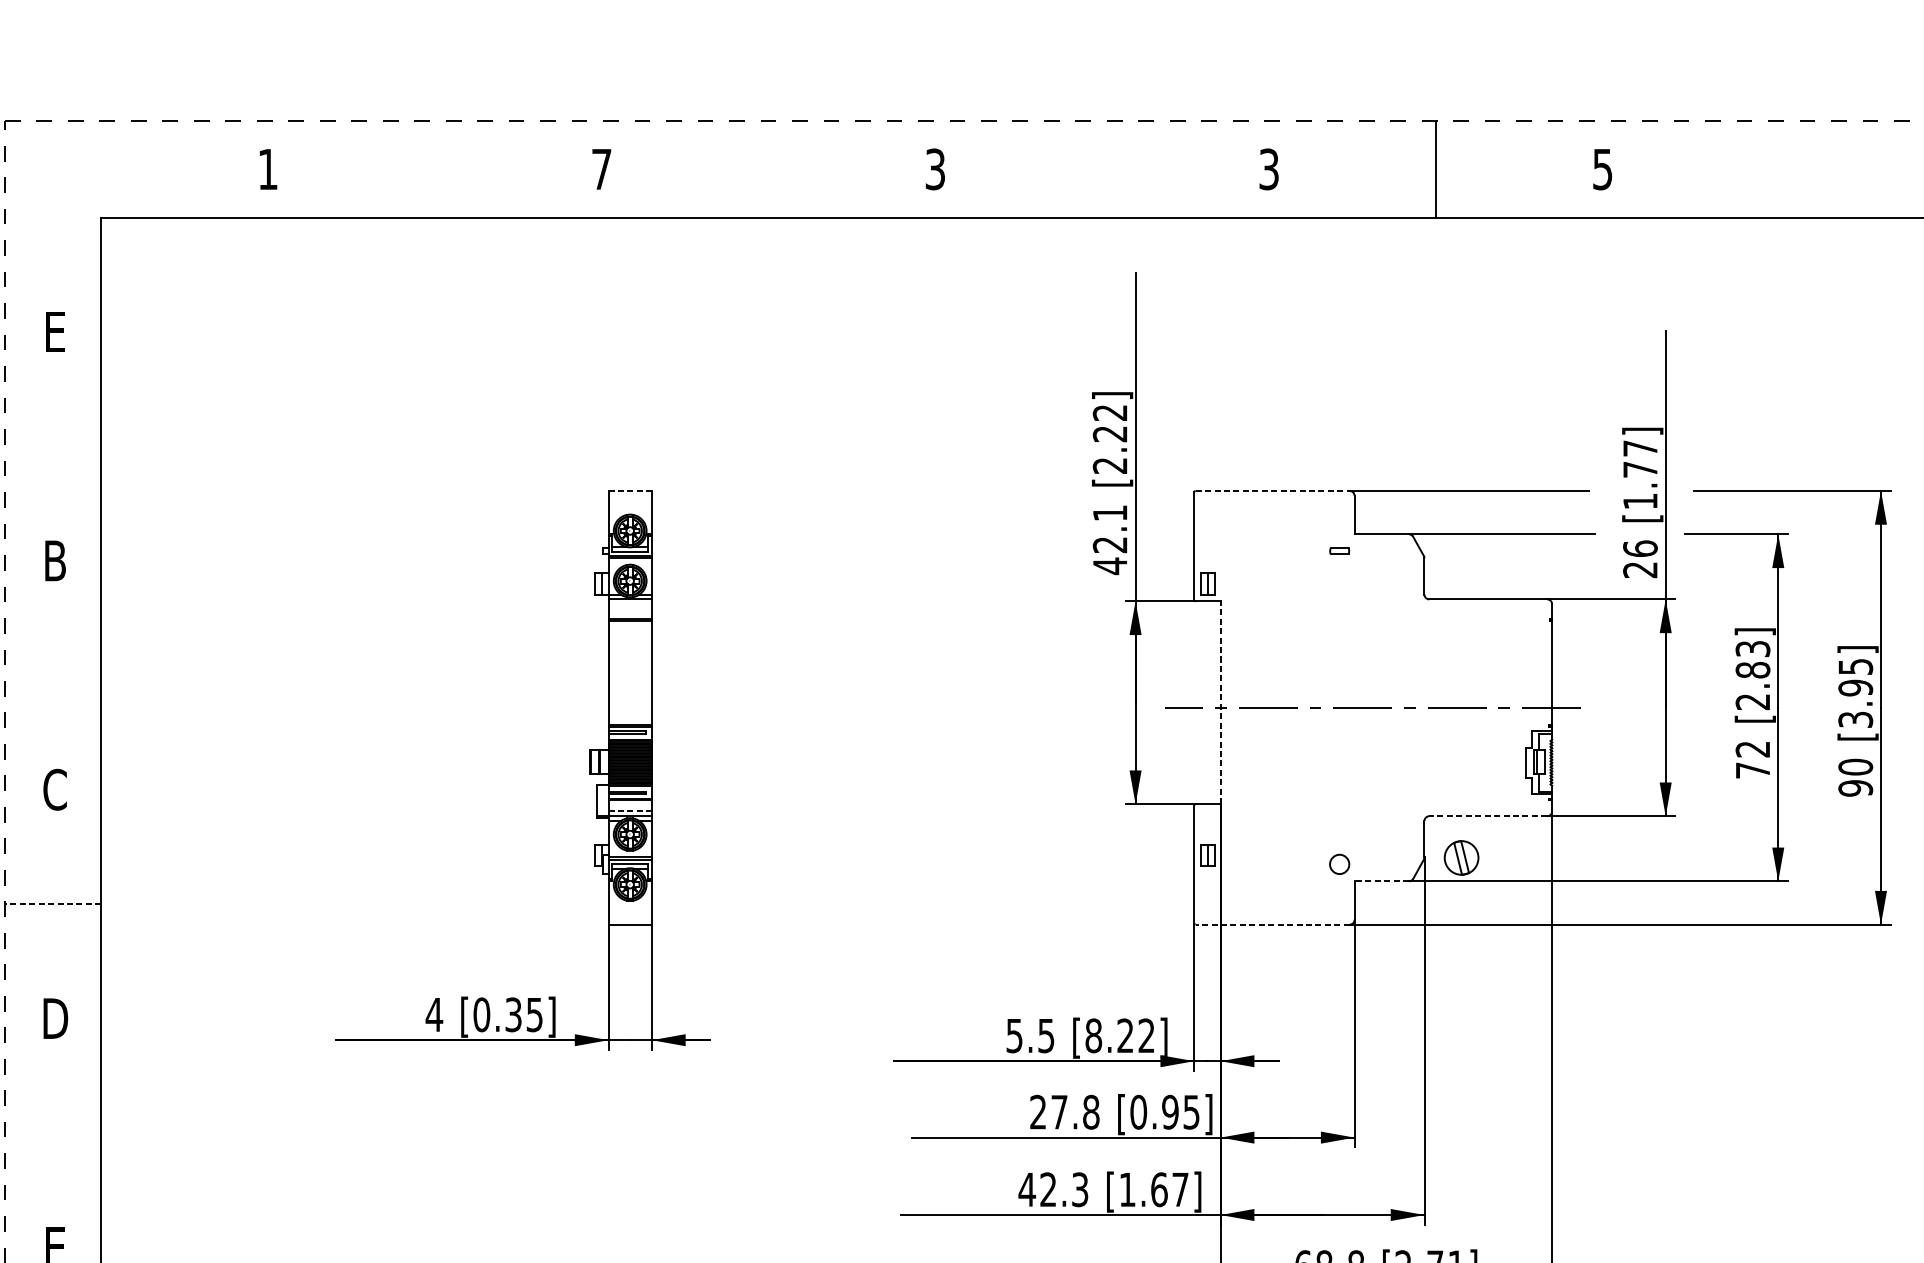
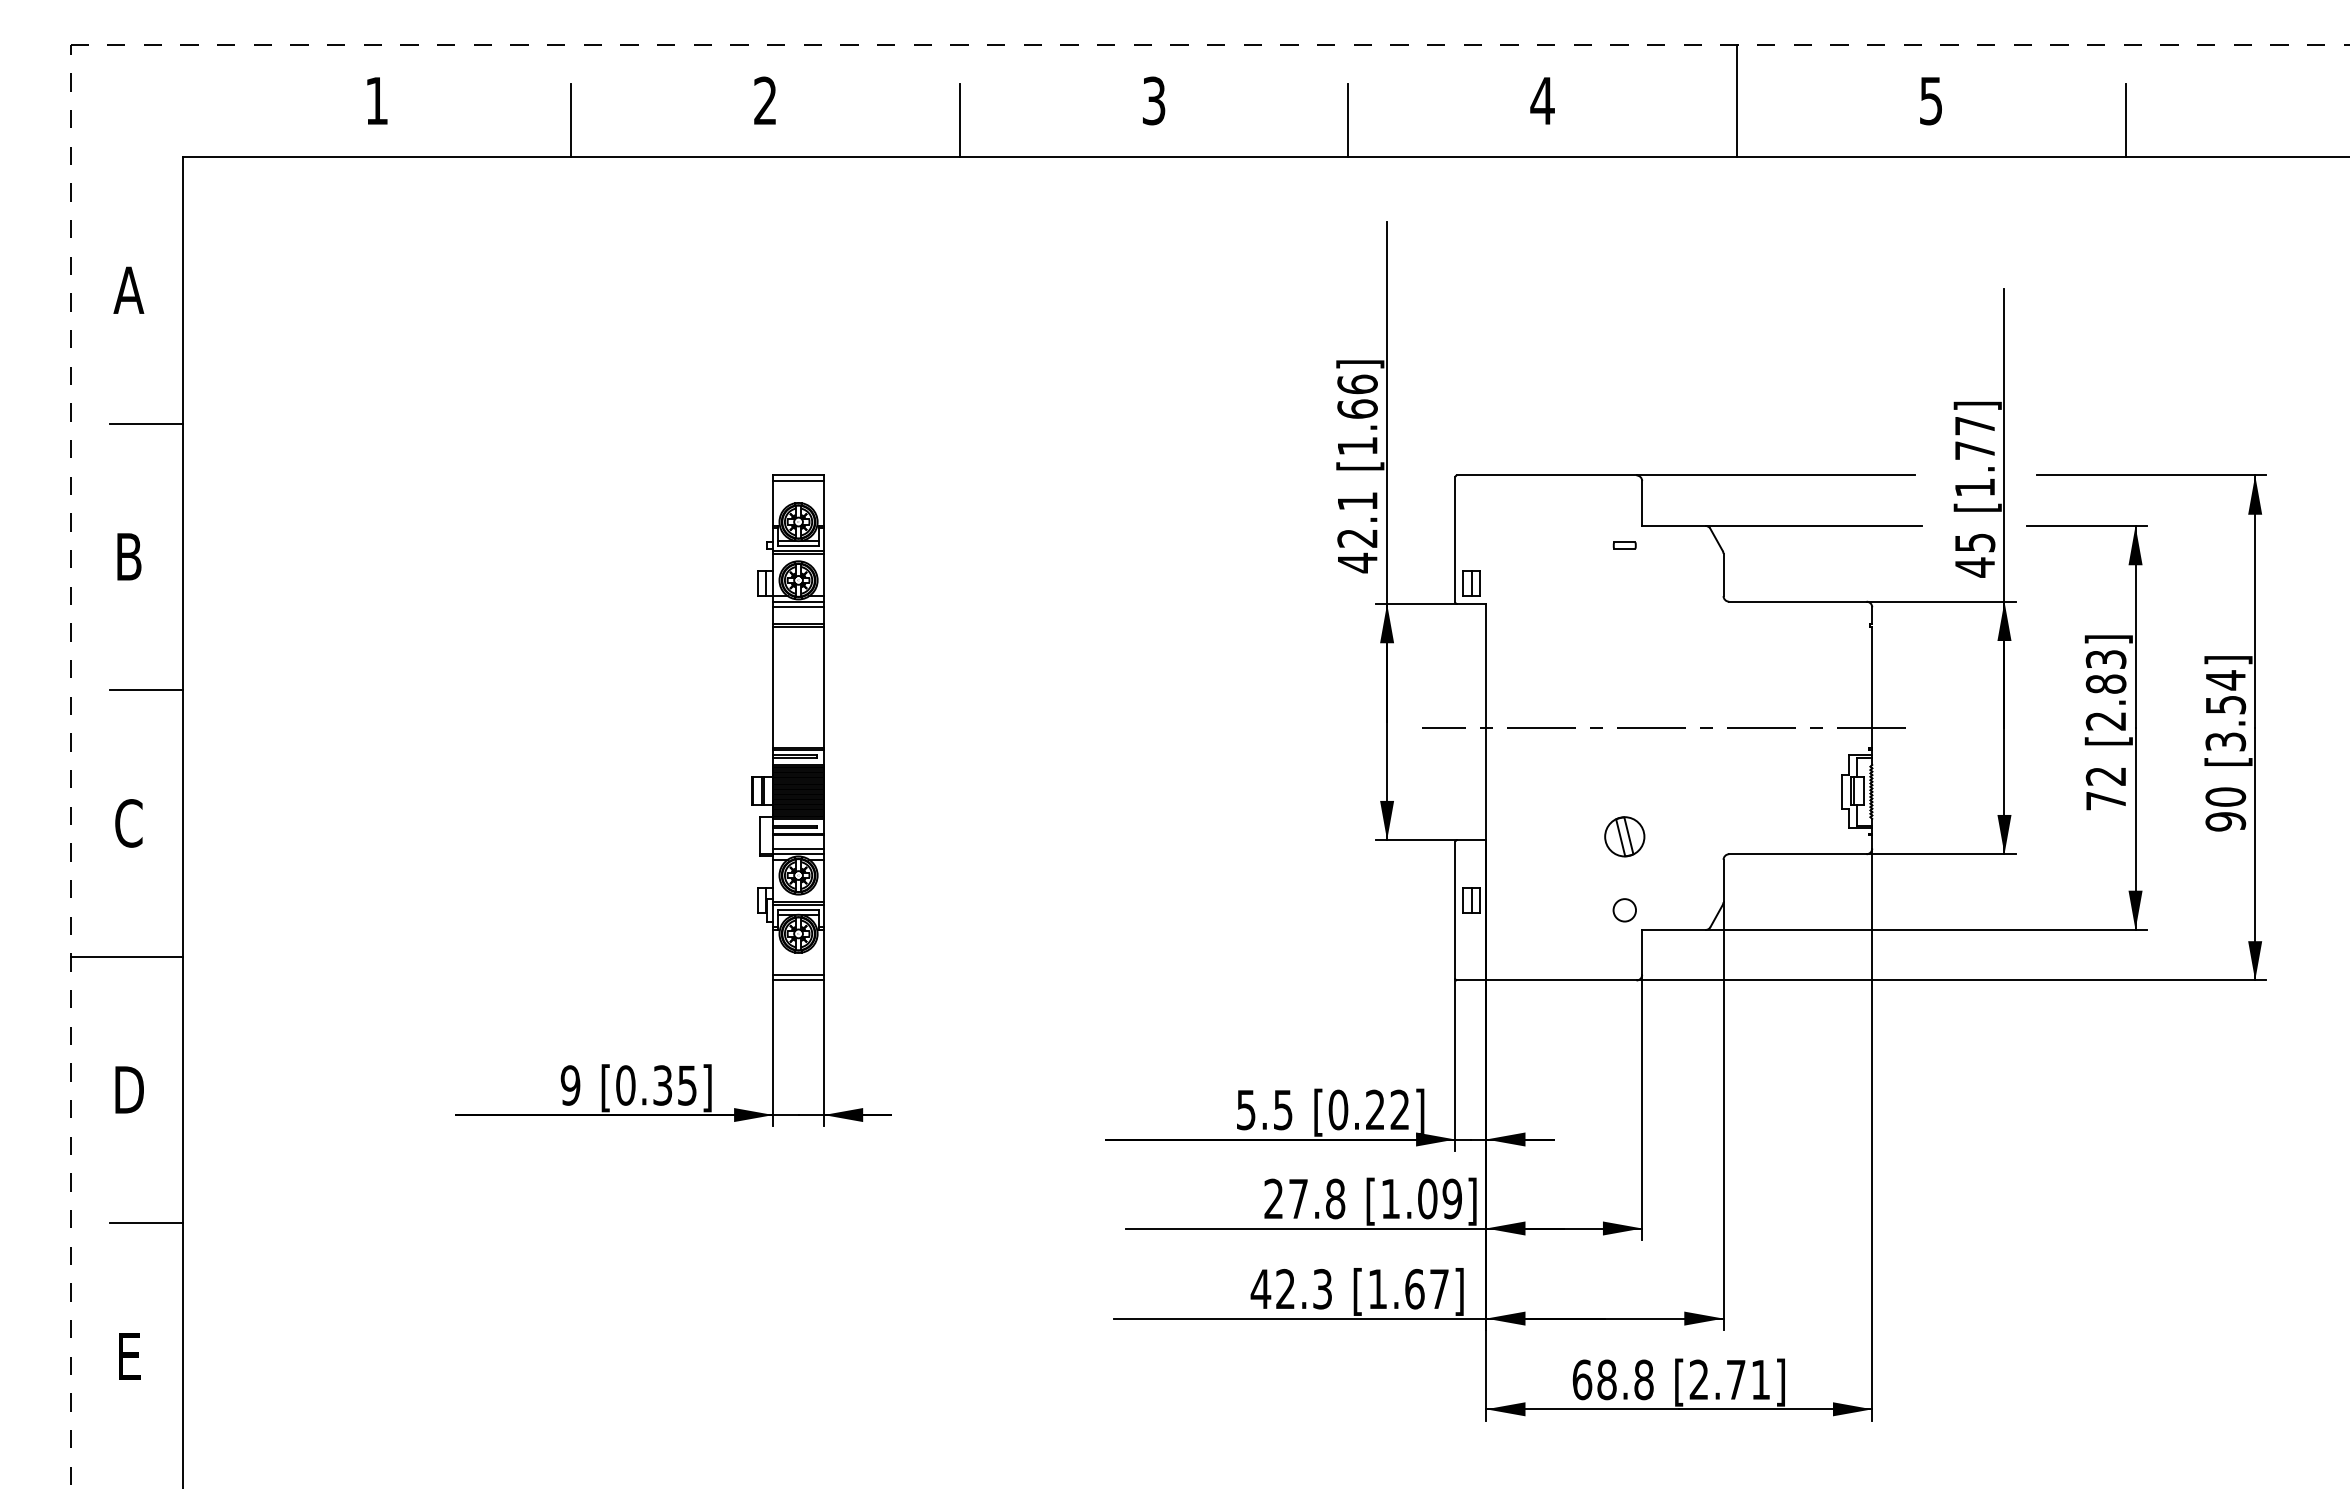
text: (601, 169) -> (765, 100), 7 -> 2
text: (1269, 169) -> (1542, 100), 3 -> 4
line: (435, 186) -> (571, 120), added
line: (768, 186) -> (959, 120), added
line: (1102, 186) -> (1348, 120), added
line: (1769, 186) -> (2125, 120), added
text: (54, 331) -> (128, 289), E -> A
text: (1110, 438) -> (1357, 414), [2.22] -> [1.66]
line: (69, 446) -> (145, 423), added
line: (630, 491) -> (799, 475), dashed -> solid
line: (1272, 491) -> (1546, 475), dashed -> solid
line: (630, 496) -> (798, 481), added
text: (1639, 559) -> (1974, 555), 26 -> 45
line: (630, 604) -> (798, 607), added
line: (69, 675) -> (145, 690), added
text: (1855, 677) -> (2225, 692), [3.95] -> [3.54]
line: (1220, 702) -> (1486, 721), dashed -> solid
line: (630, 811) -> (799, 848), dashed -> solid
line: (1487, 816) -> (1797, 854), dashed -> solid
part: (1461, 857) -> (1624, 836), moved
line: (1381, 880) -> (1673, 929), dashed -> solid
line: (53, 904) -> (126, 956), dashed -> solid
line: (630, 919) -> (798, 974), added
line: (1272, 924) -> (1546, 980), dashed -> solid
text: (434, 1014) -> (570, 1085), 4 -> 9
text: (1093, 1035) -> (1338, 1109), [8.22] -> [0.22]
text: (1165, 1111) -> (1421, 1198), [0.95] -> [1.09]
line: (69, 1133) -> (145, 1223), added

